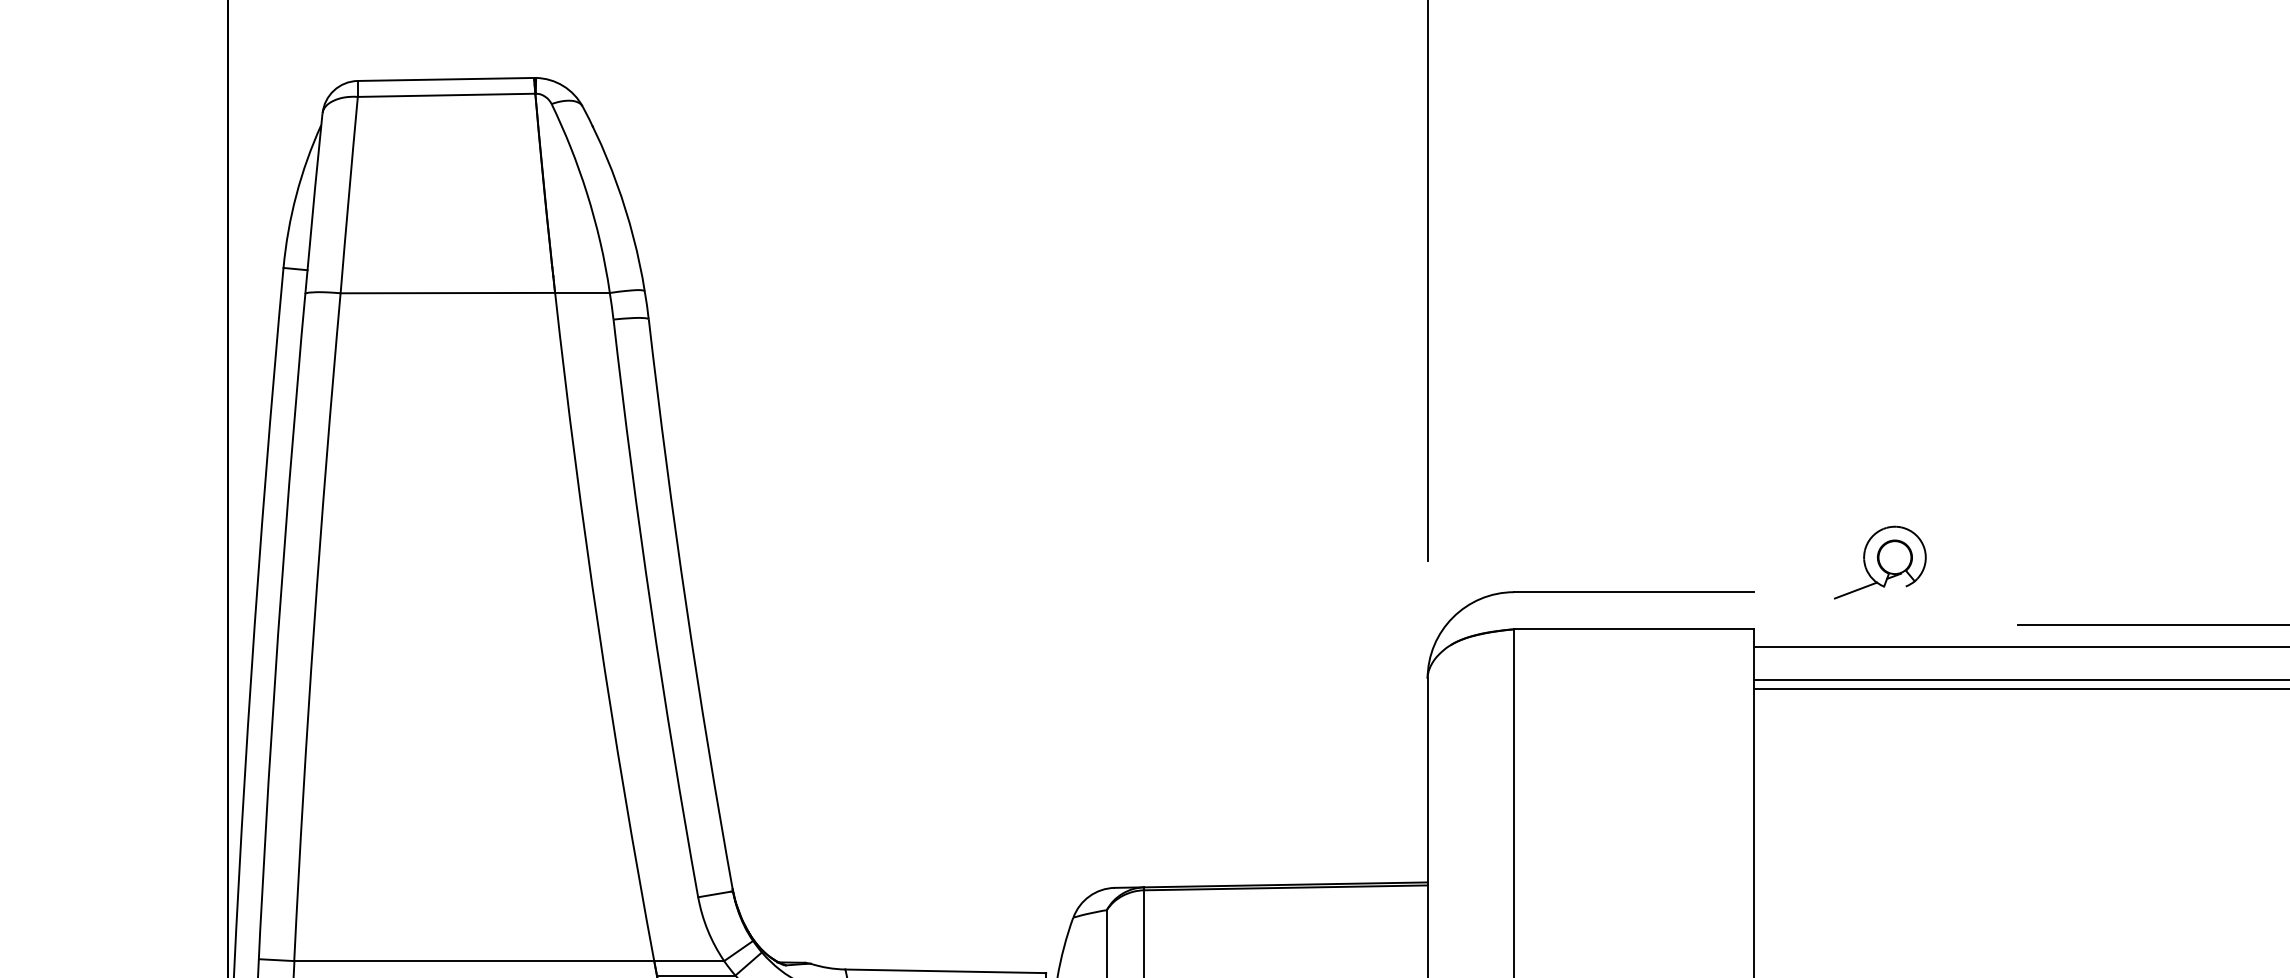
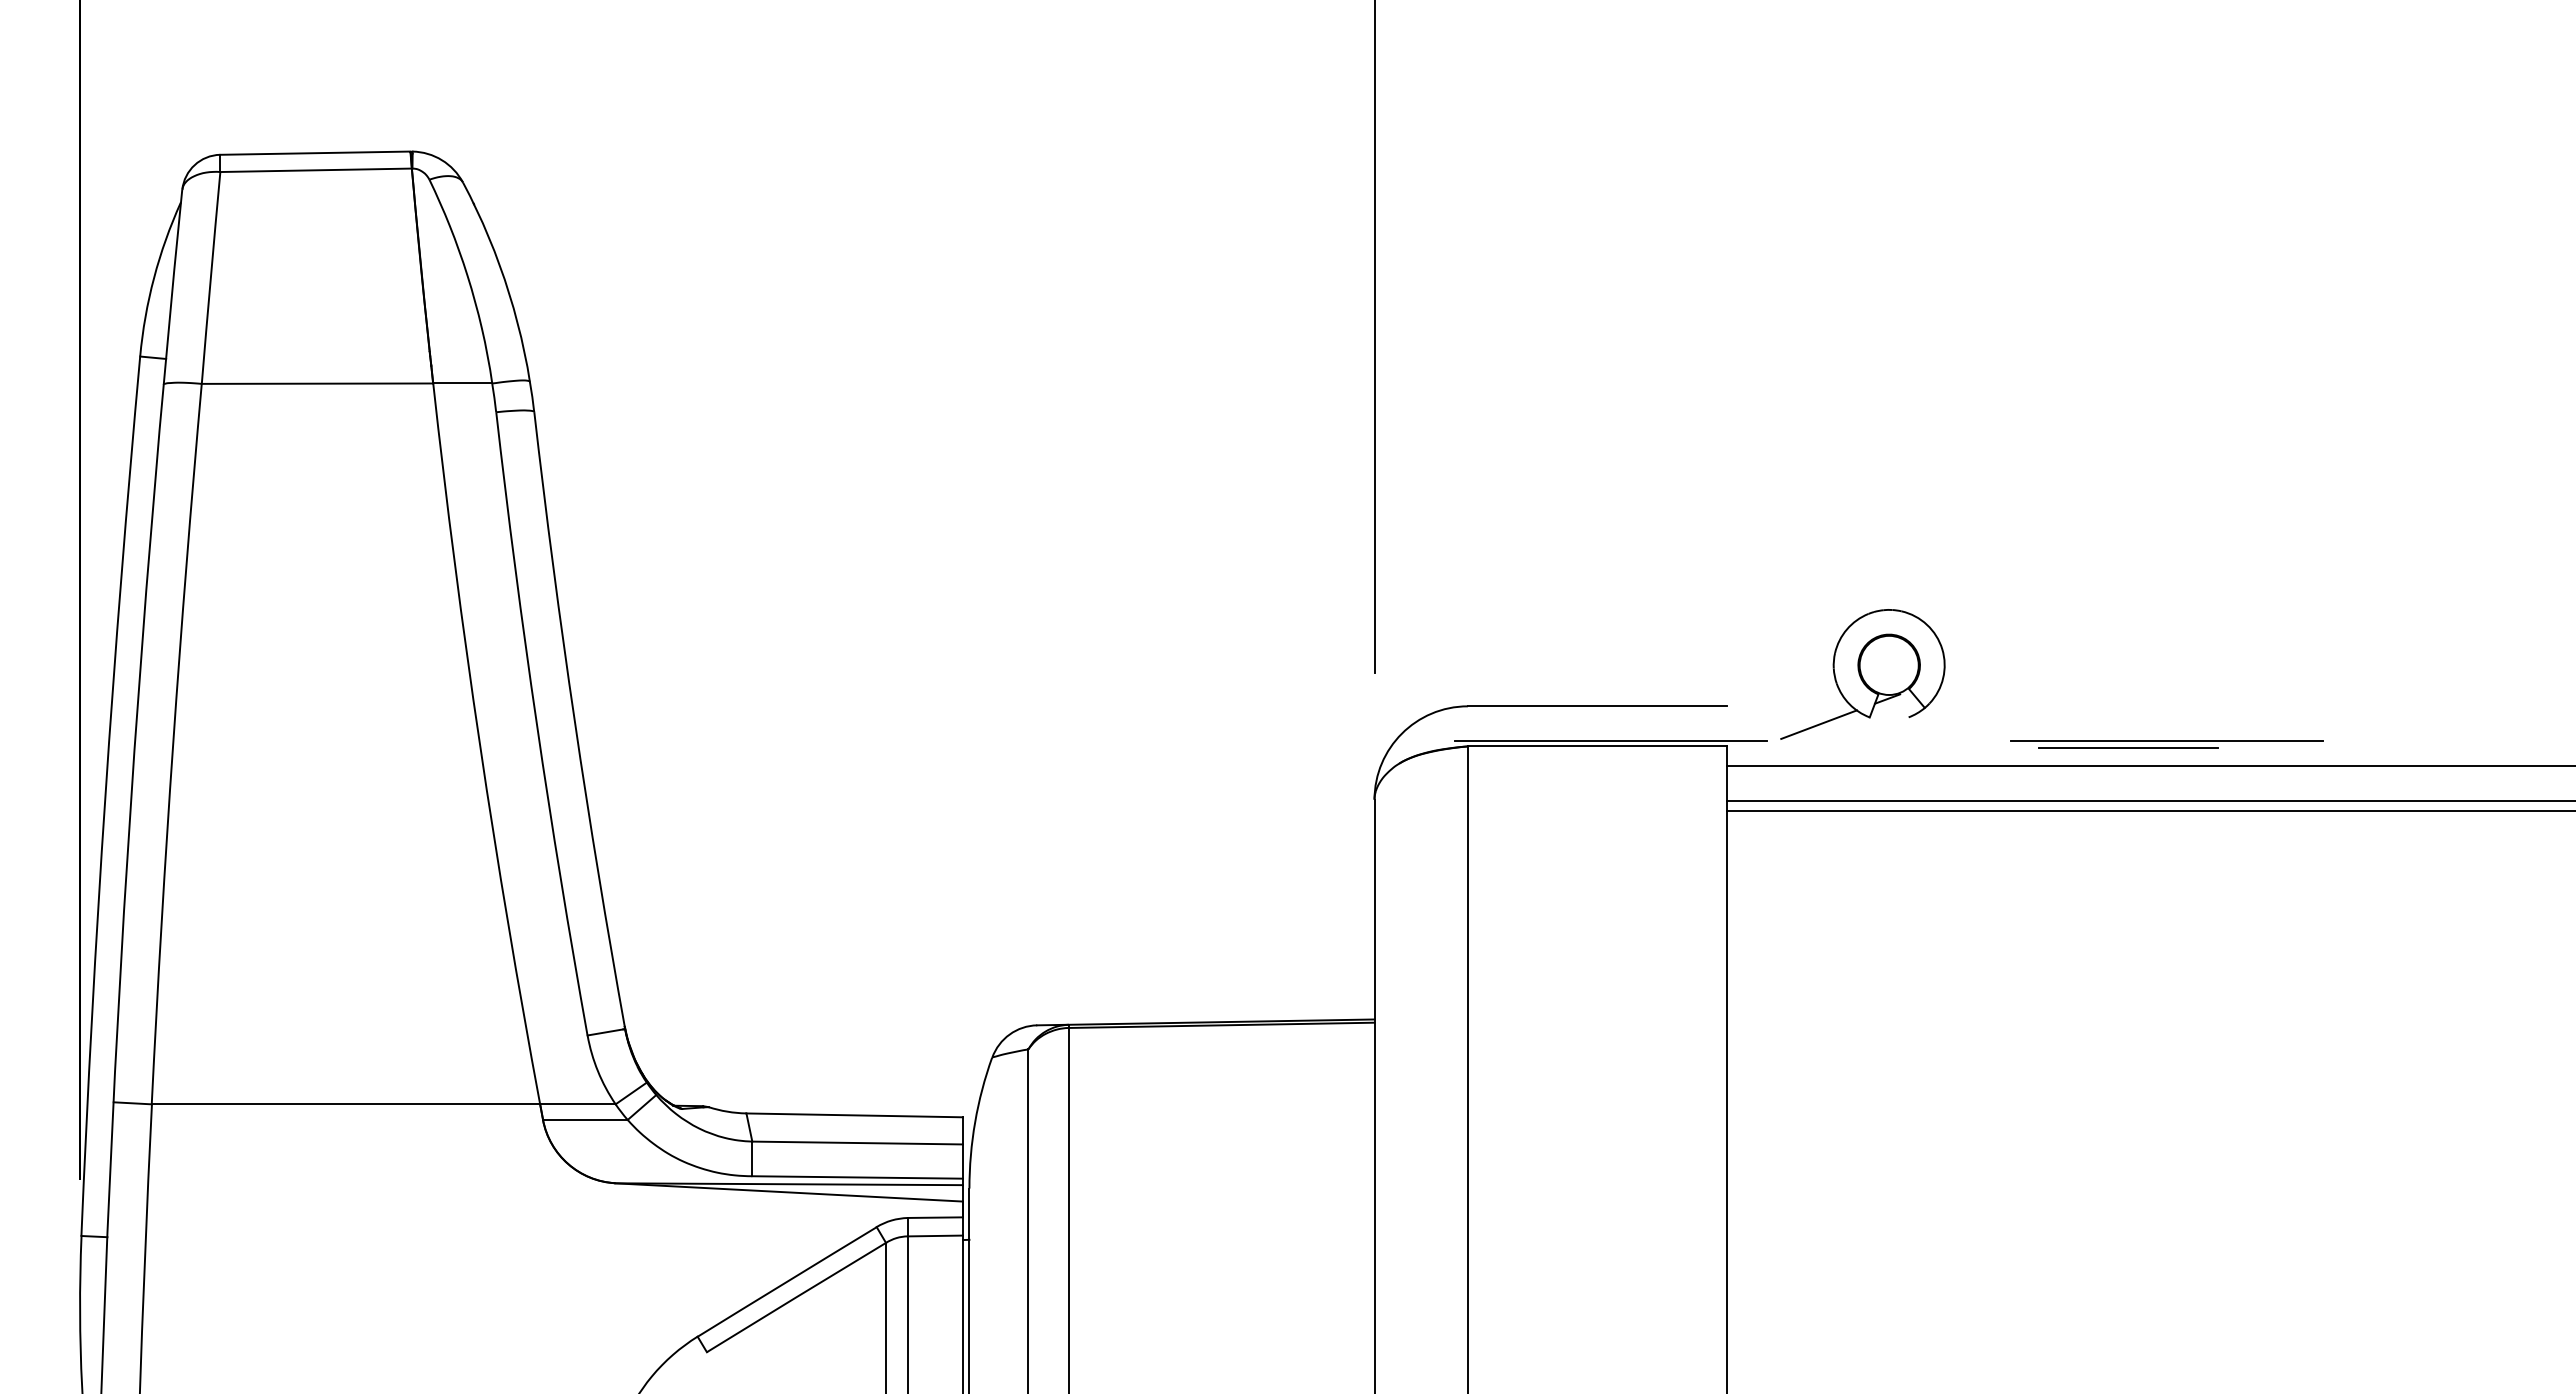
part: (1879, 562) -> (1862, 674), size x1.67
line: (1646, 624) -> (1610, 741), added
line: (2125, 630) -> (2127, 747), added

